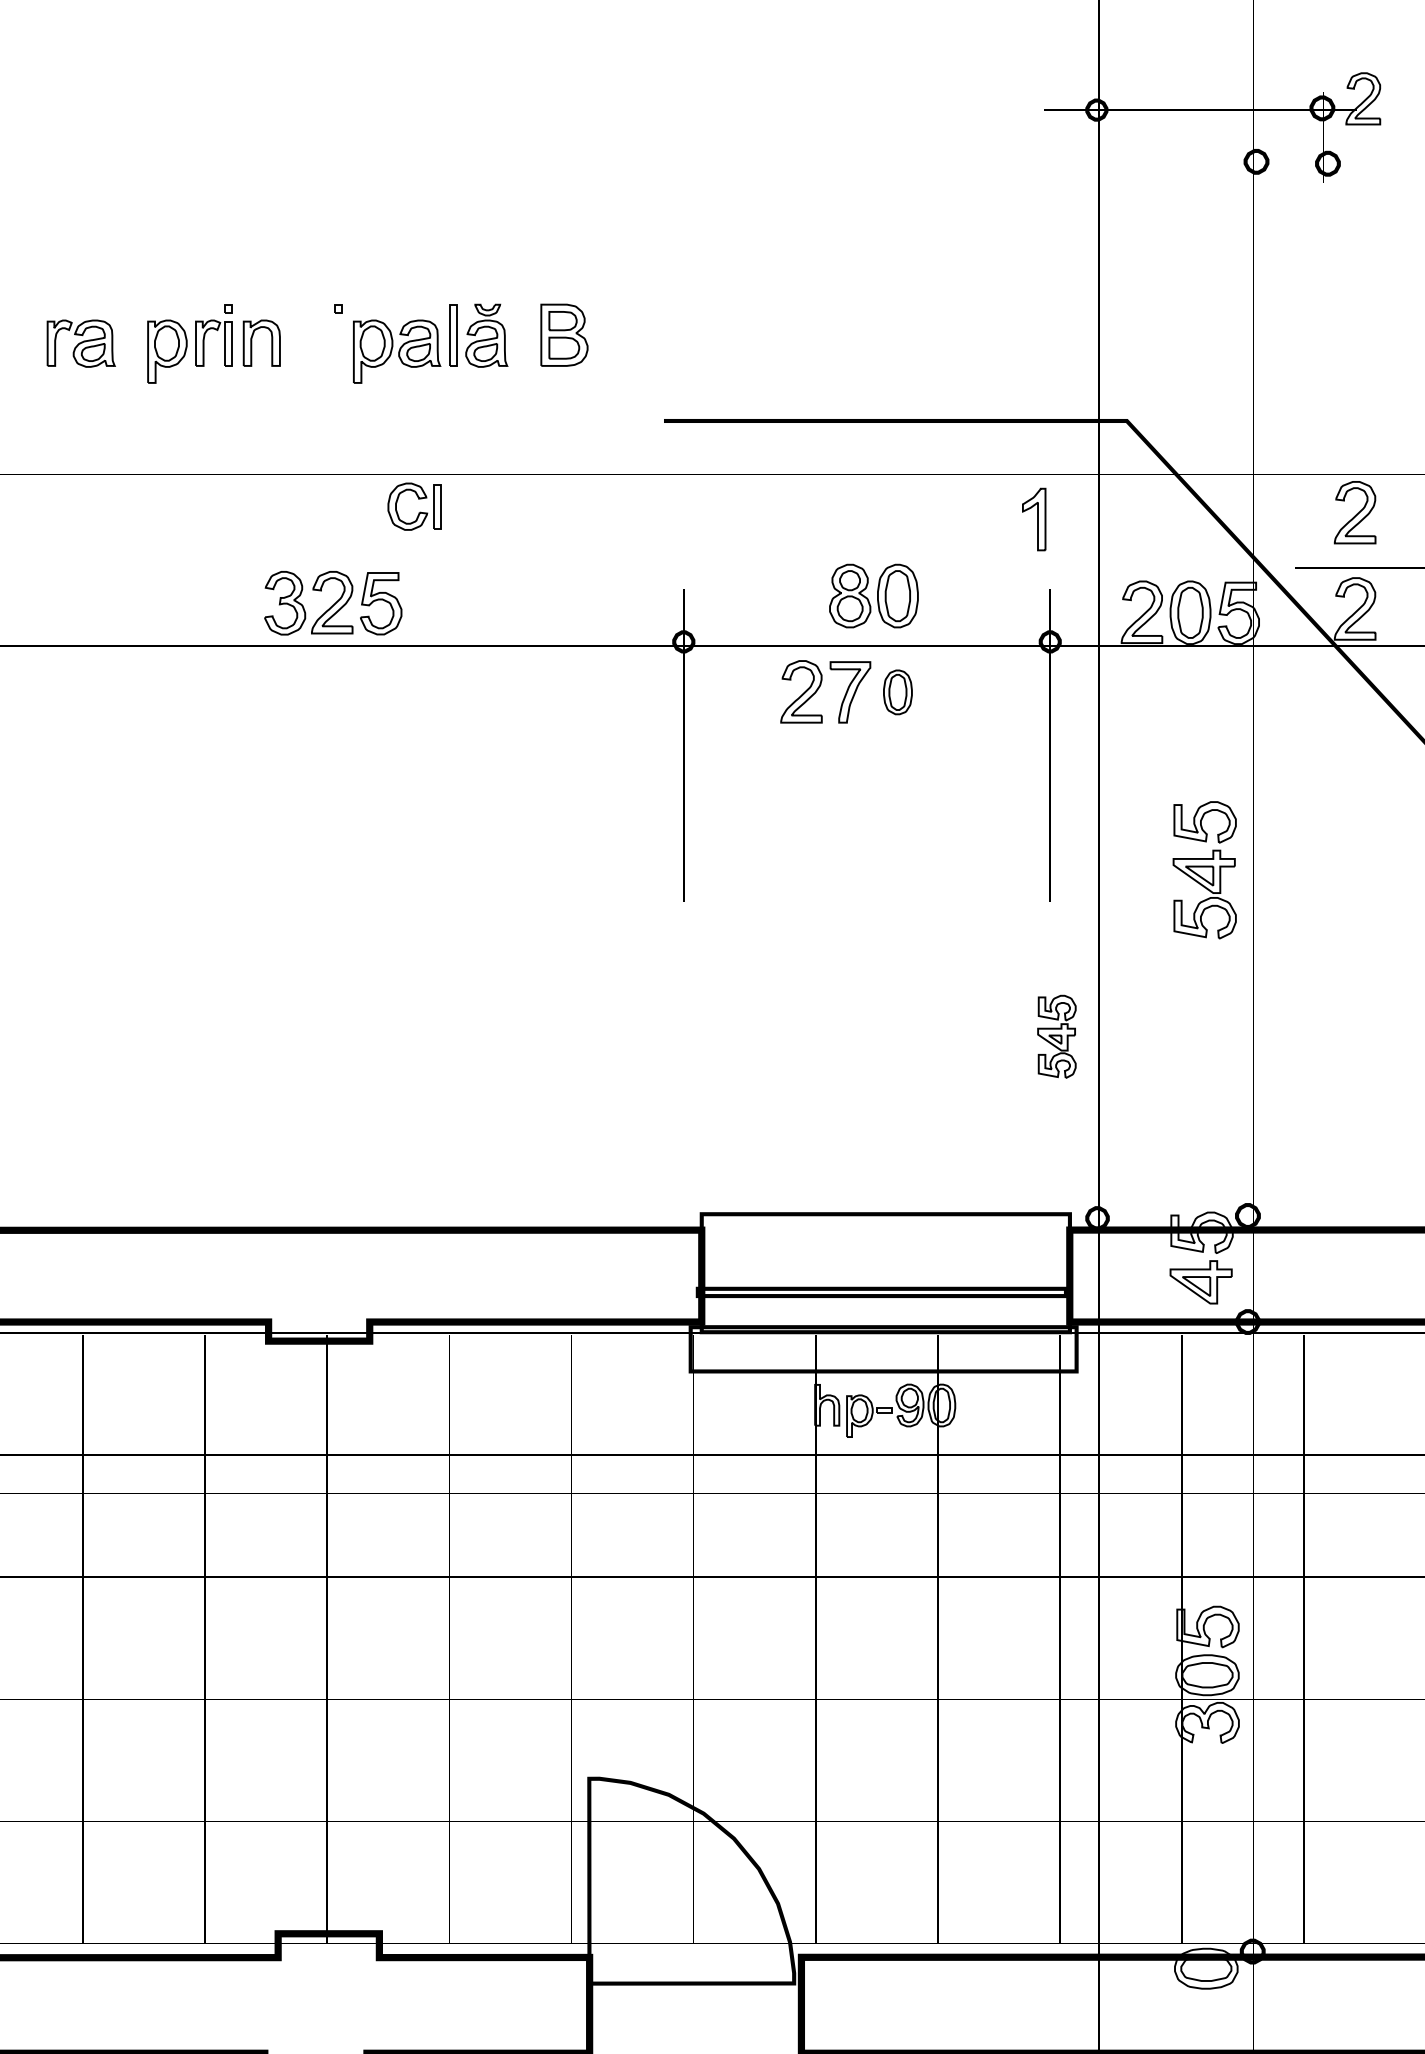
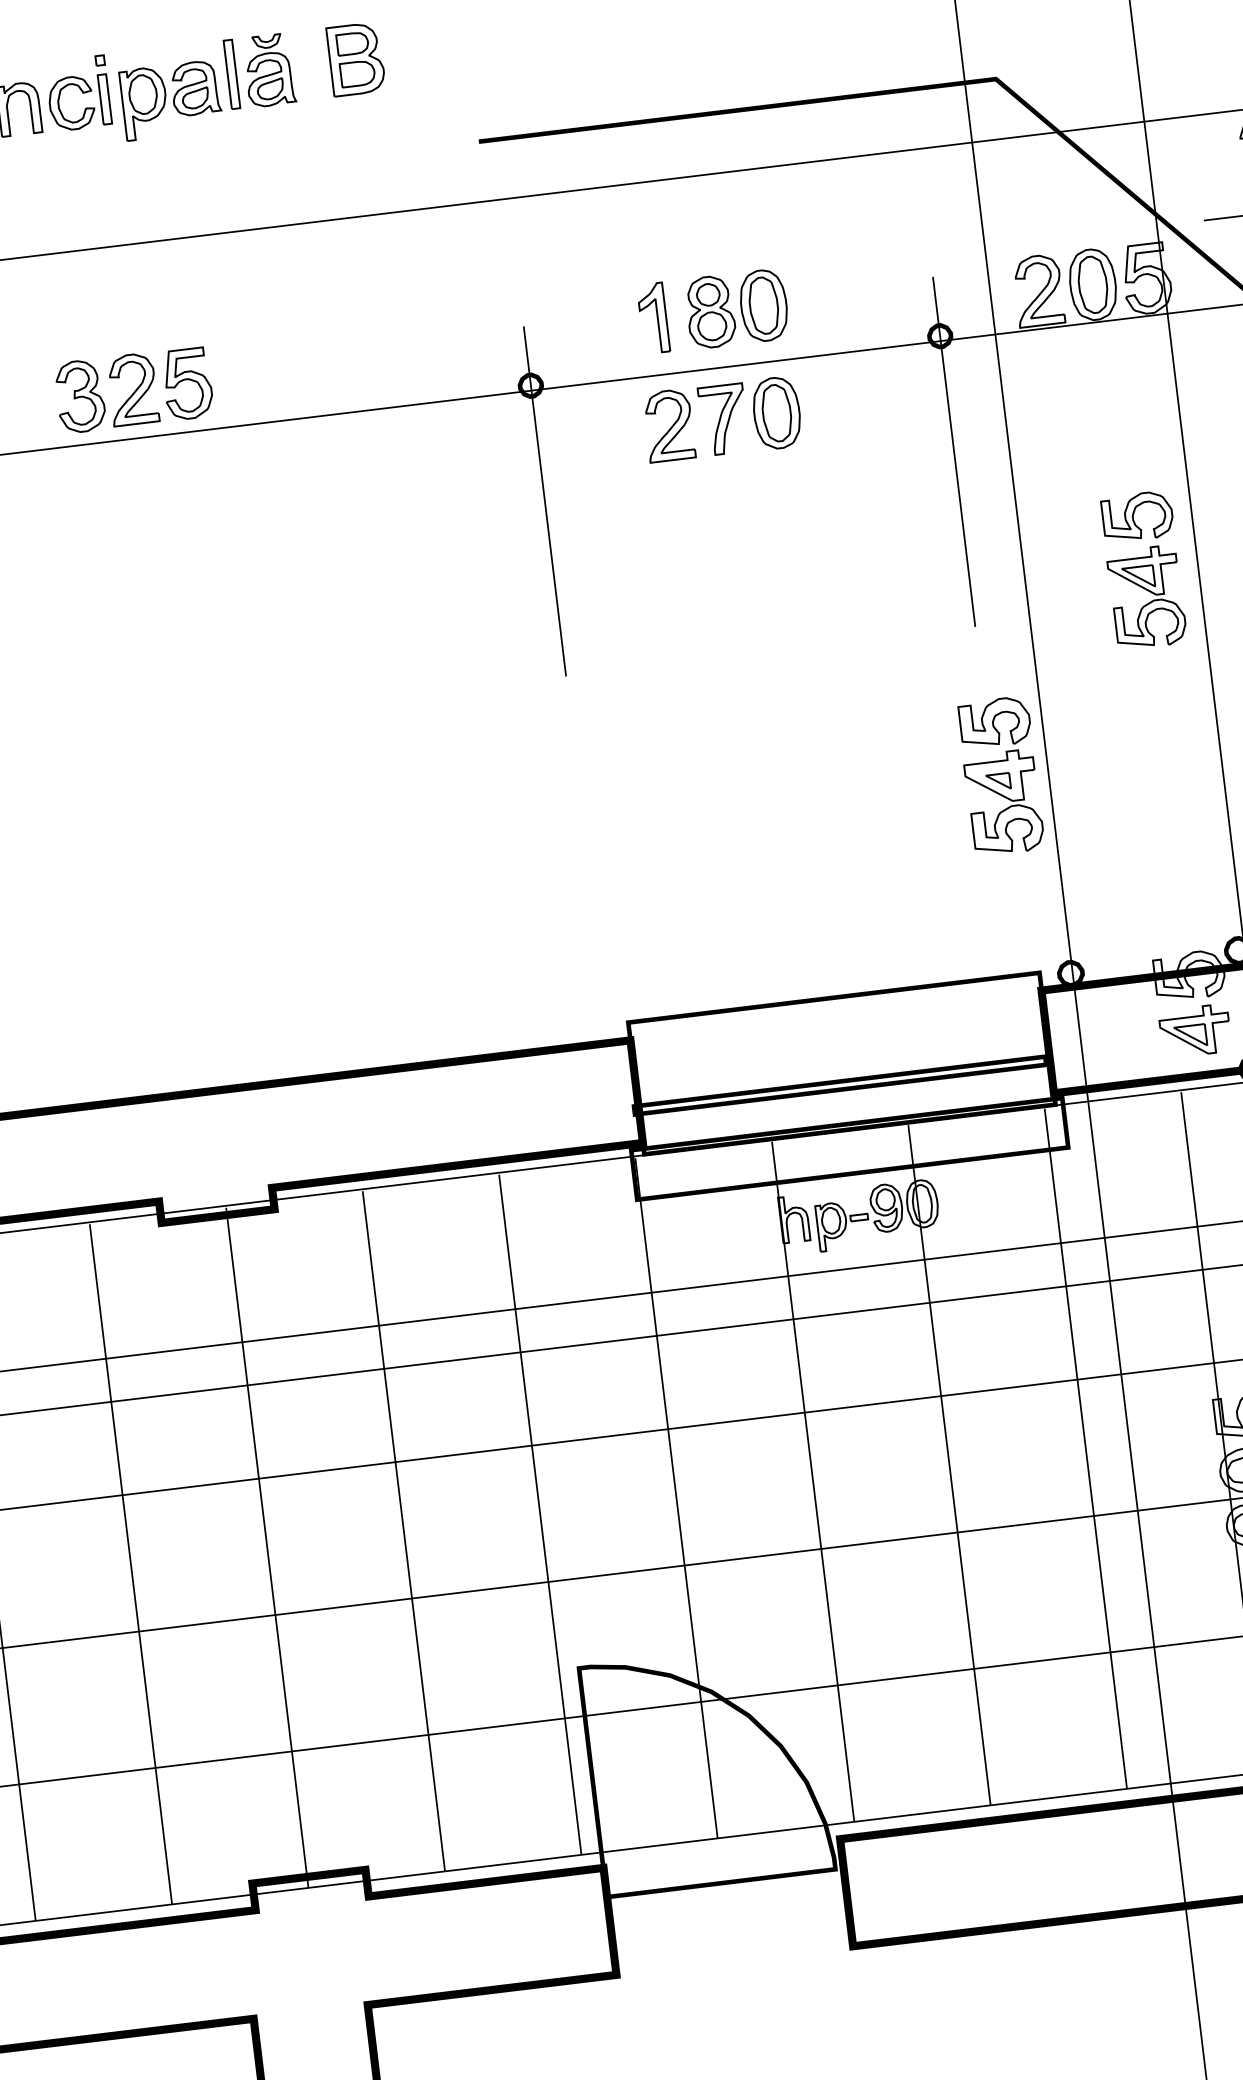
part: (418, 512) -> (84, 108), moved
part: (1034, 519) -> (653, 318), moved
part: (897, 692) -> (776, 413), size x1.43
part: (1056, 1036) -> (1000, 776), size x1.67

